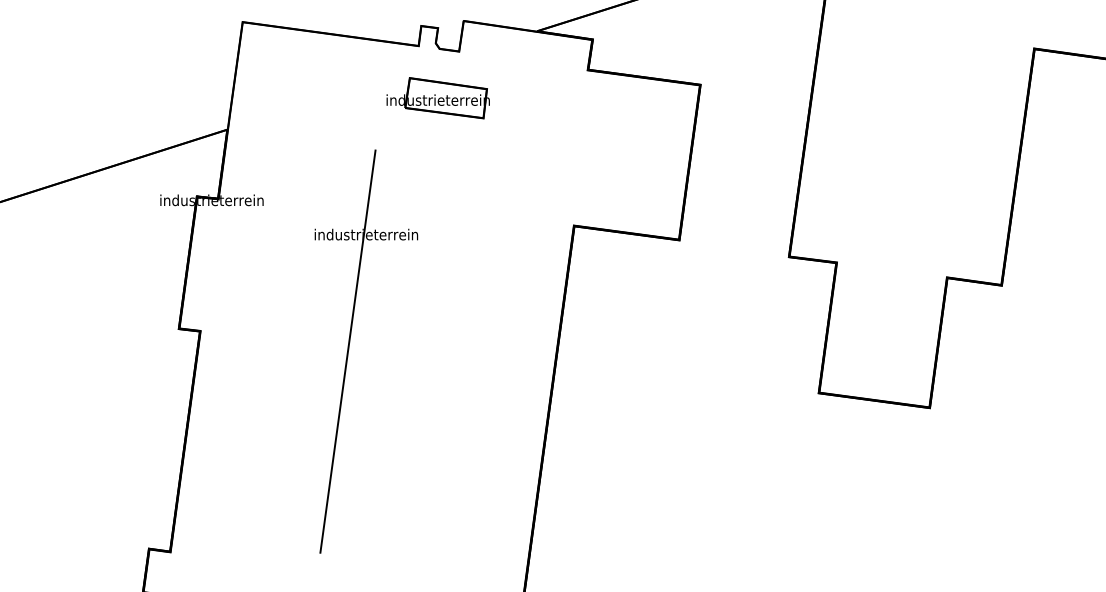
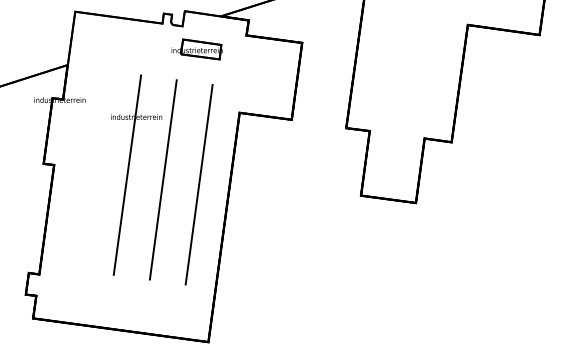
part: (436, 98) -> (196, 49), moved
line: (418, 360) -> (162, 179), added
line: (491, 370) -> (198, 184), added

